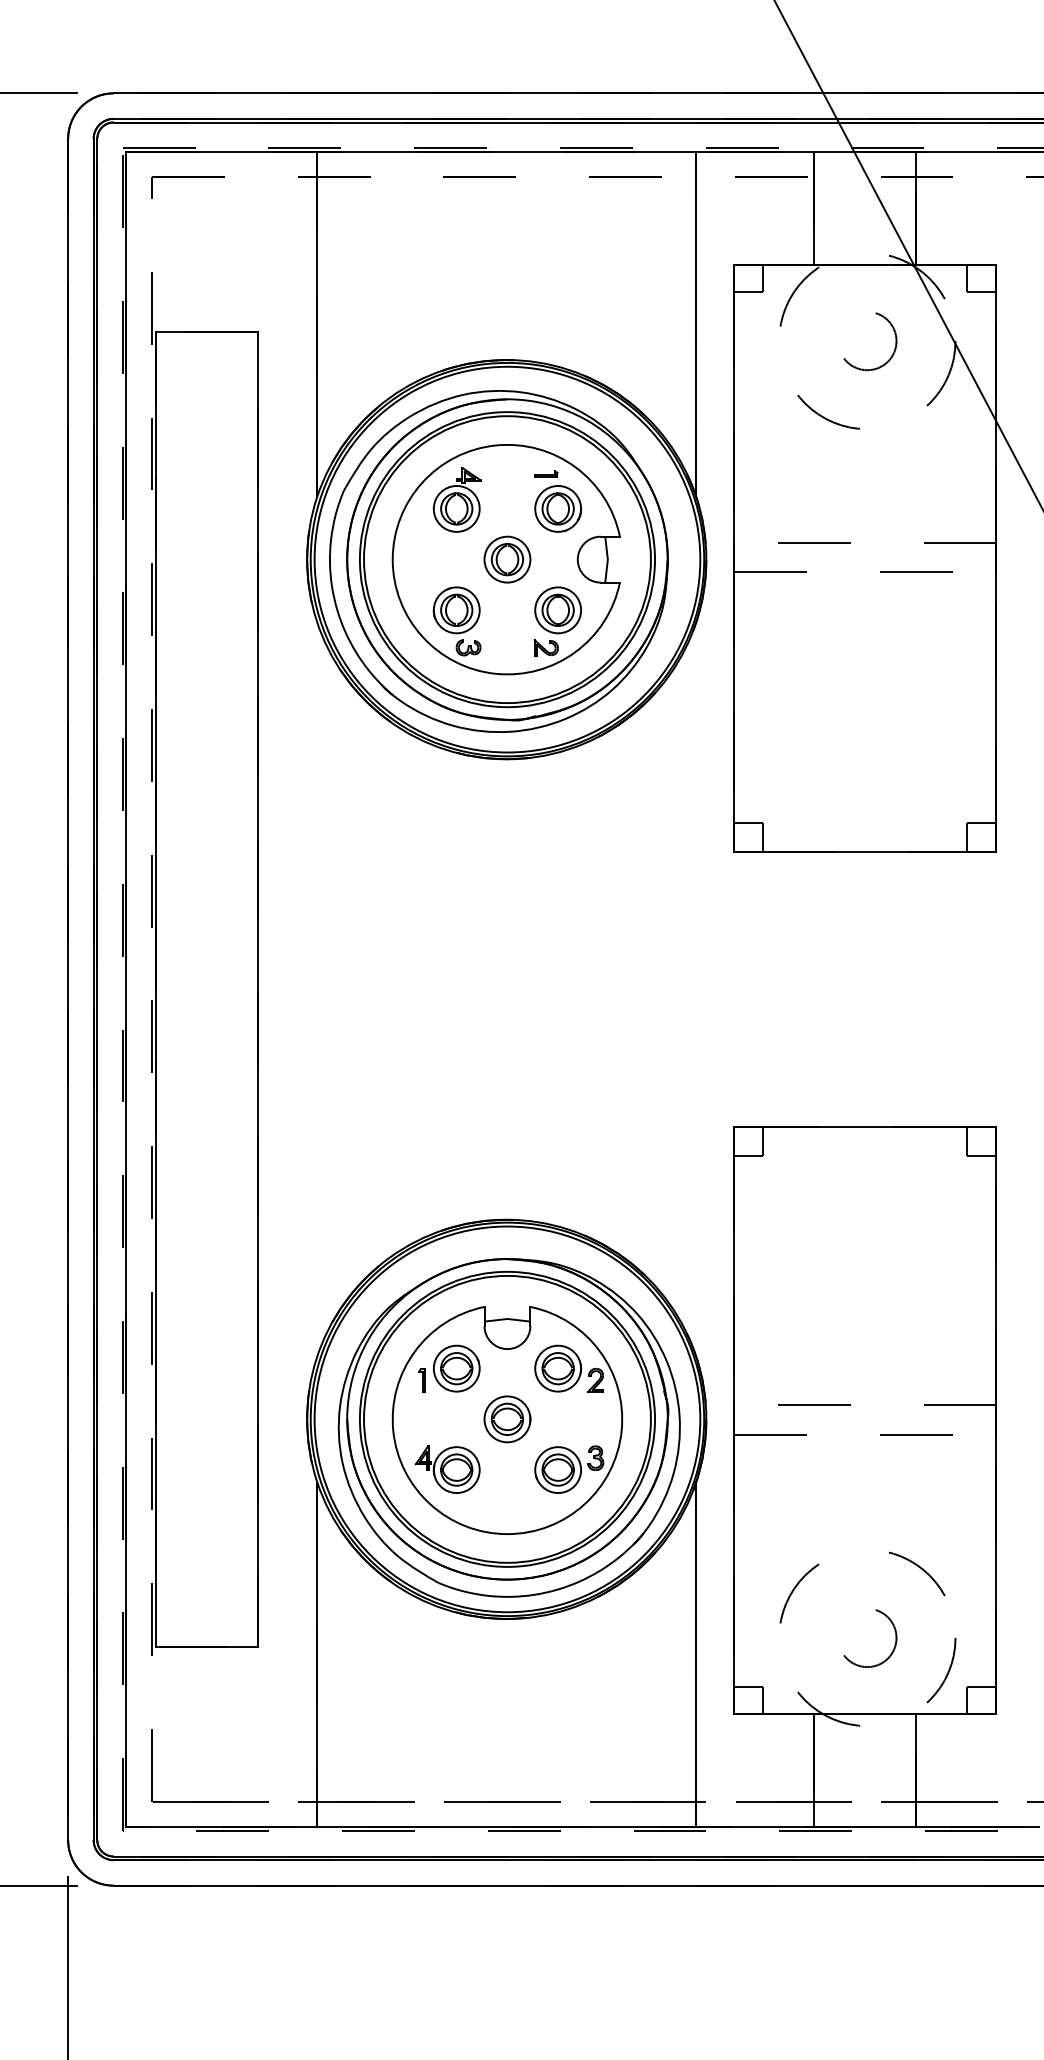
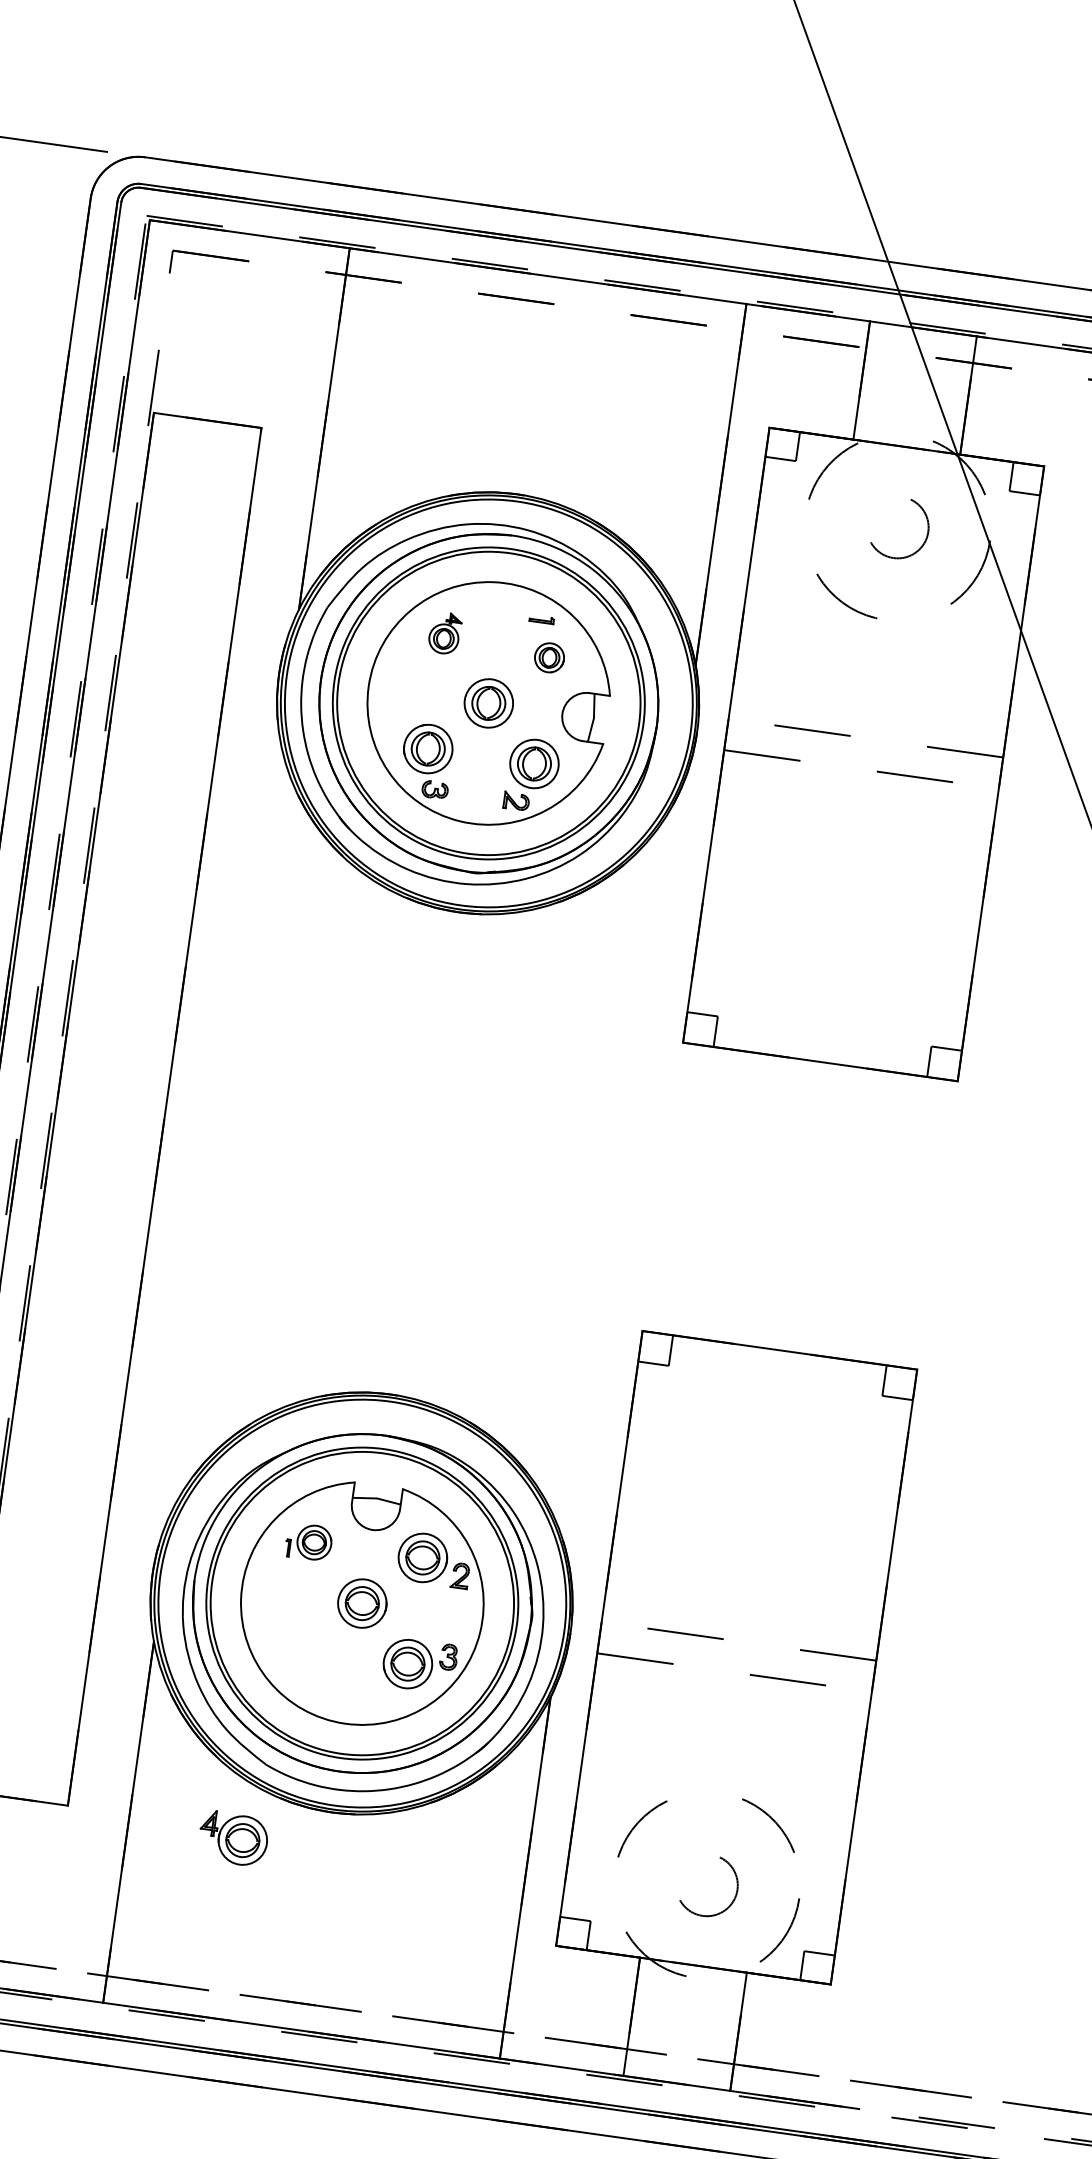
part: (456, 499) -> (444, 632), size x0.6
part: (558, 508) -> (549, 657), size x0.6
part: (449, 1368) -> (309, 1541), size x0.7
part: (447, 1469) -> (233, 1838), moved

